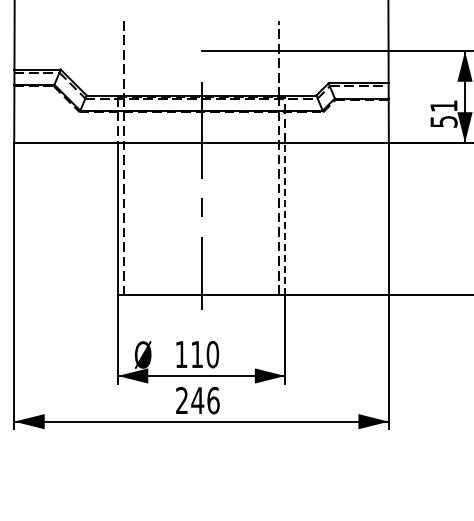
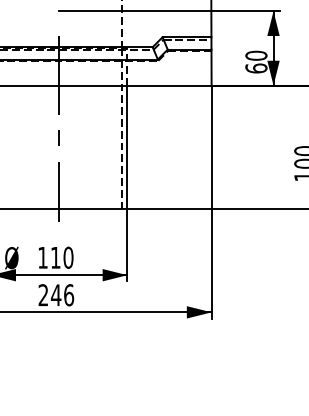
text: (443, 113) -> (256, 61), 51 -> 60
line: (285, 218) -> (127, 147), dashed -> solid

